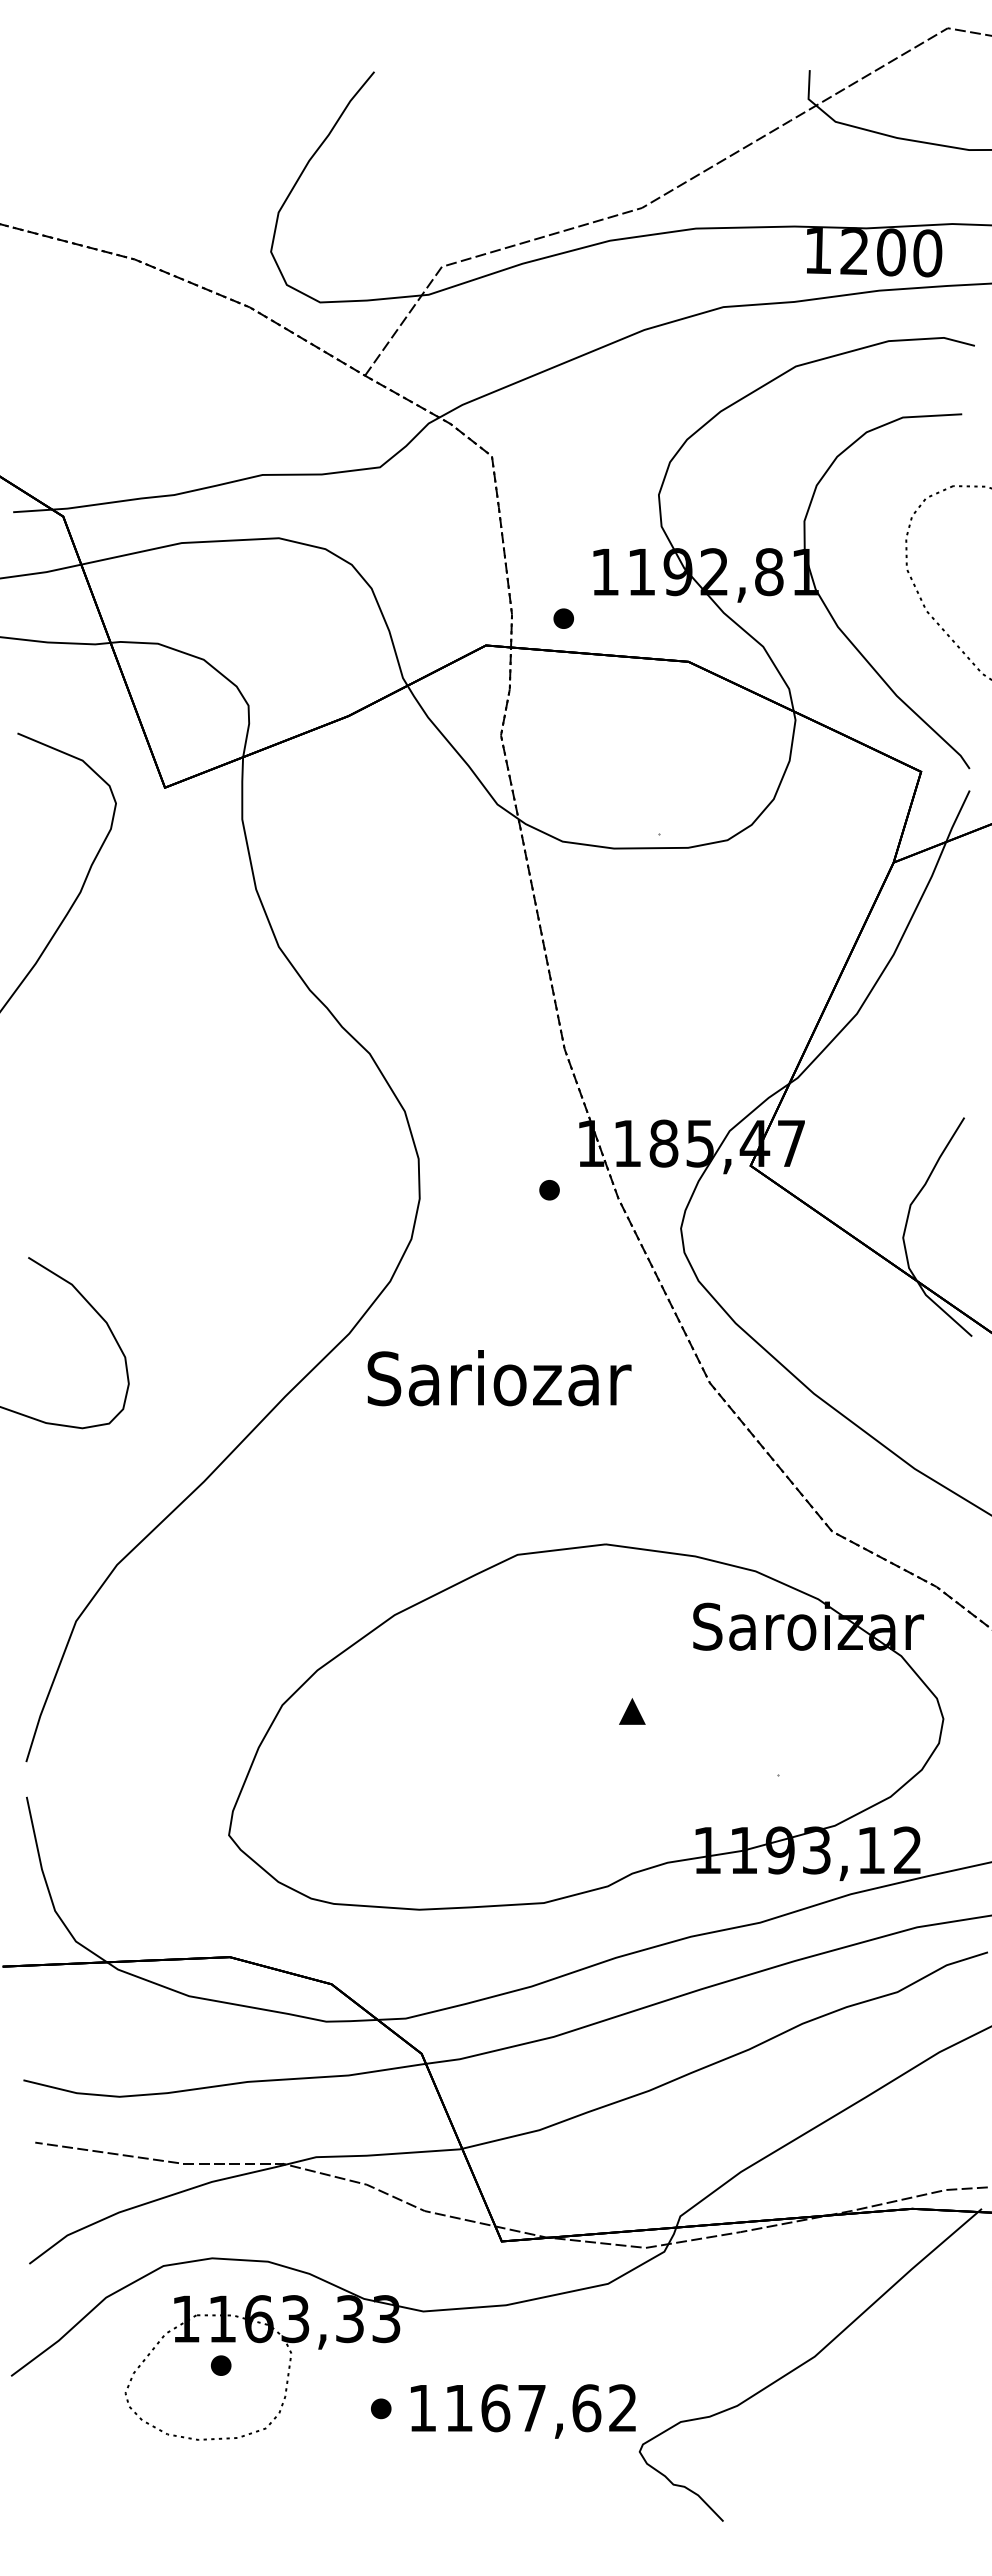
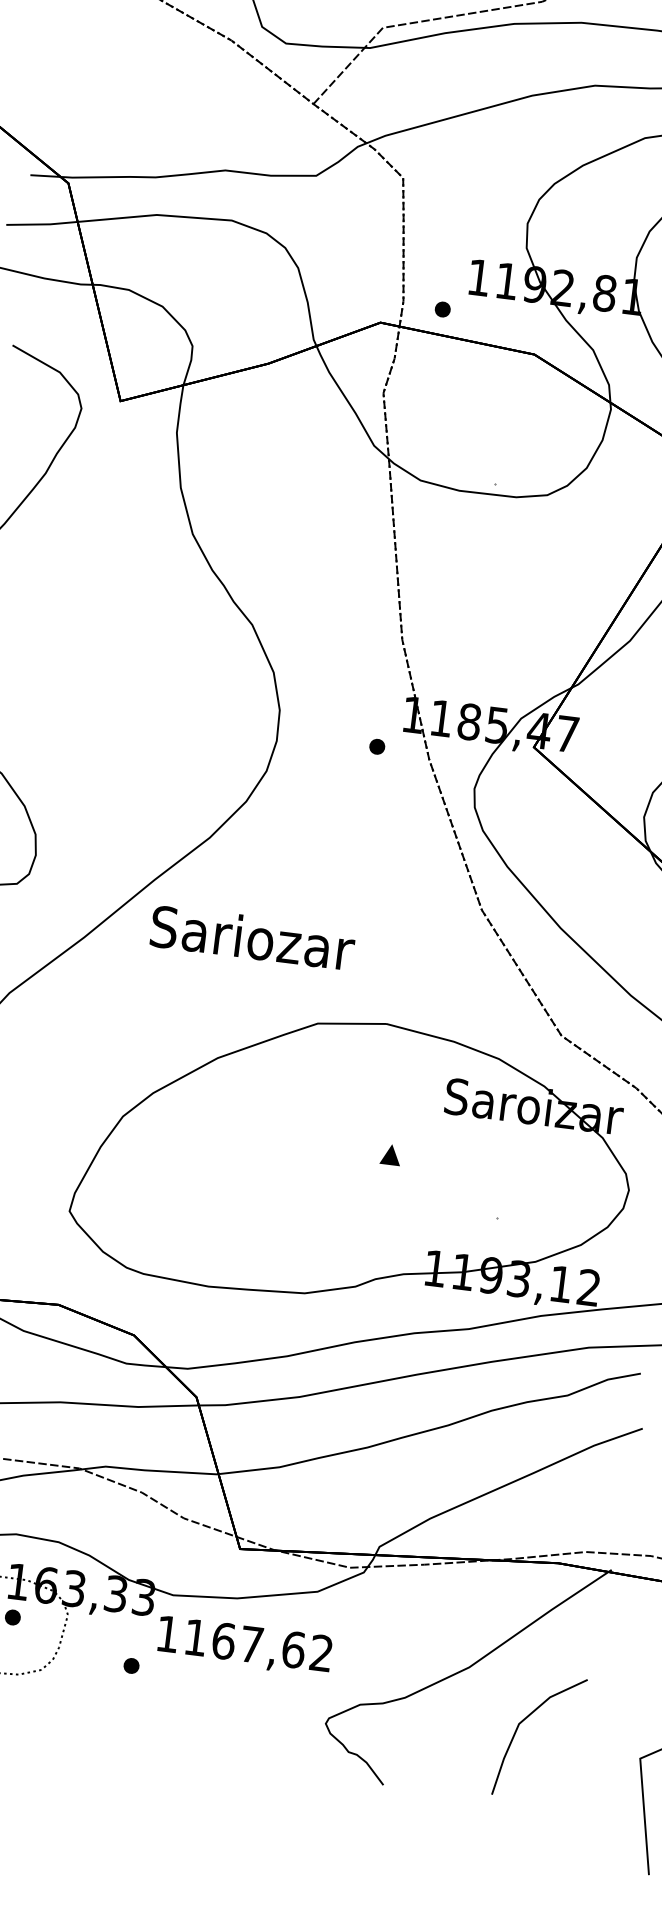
text: (499, 1378) -> (252, 938), moved
text: (523, 2411) -> (244, 1646), moved
line: (895, 2414) -> (525, 1719), added

